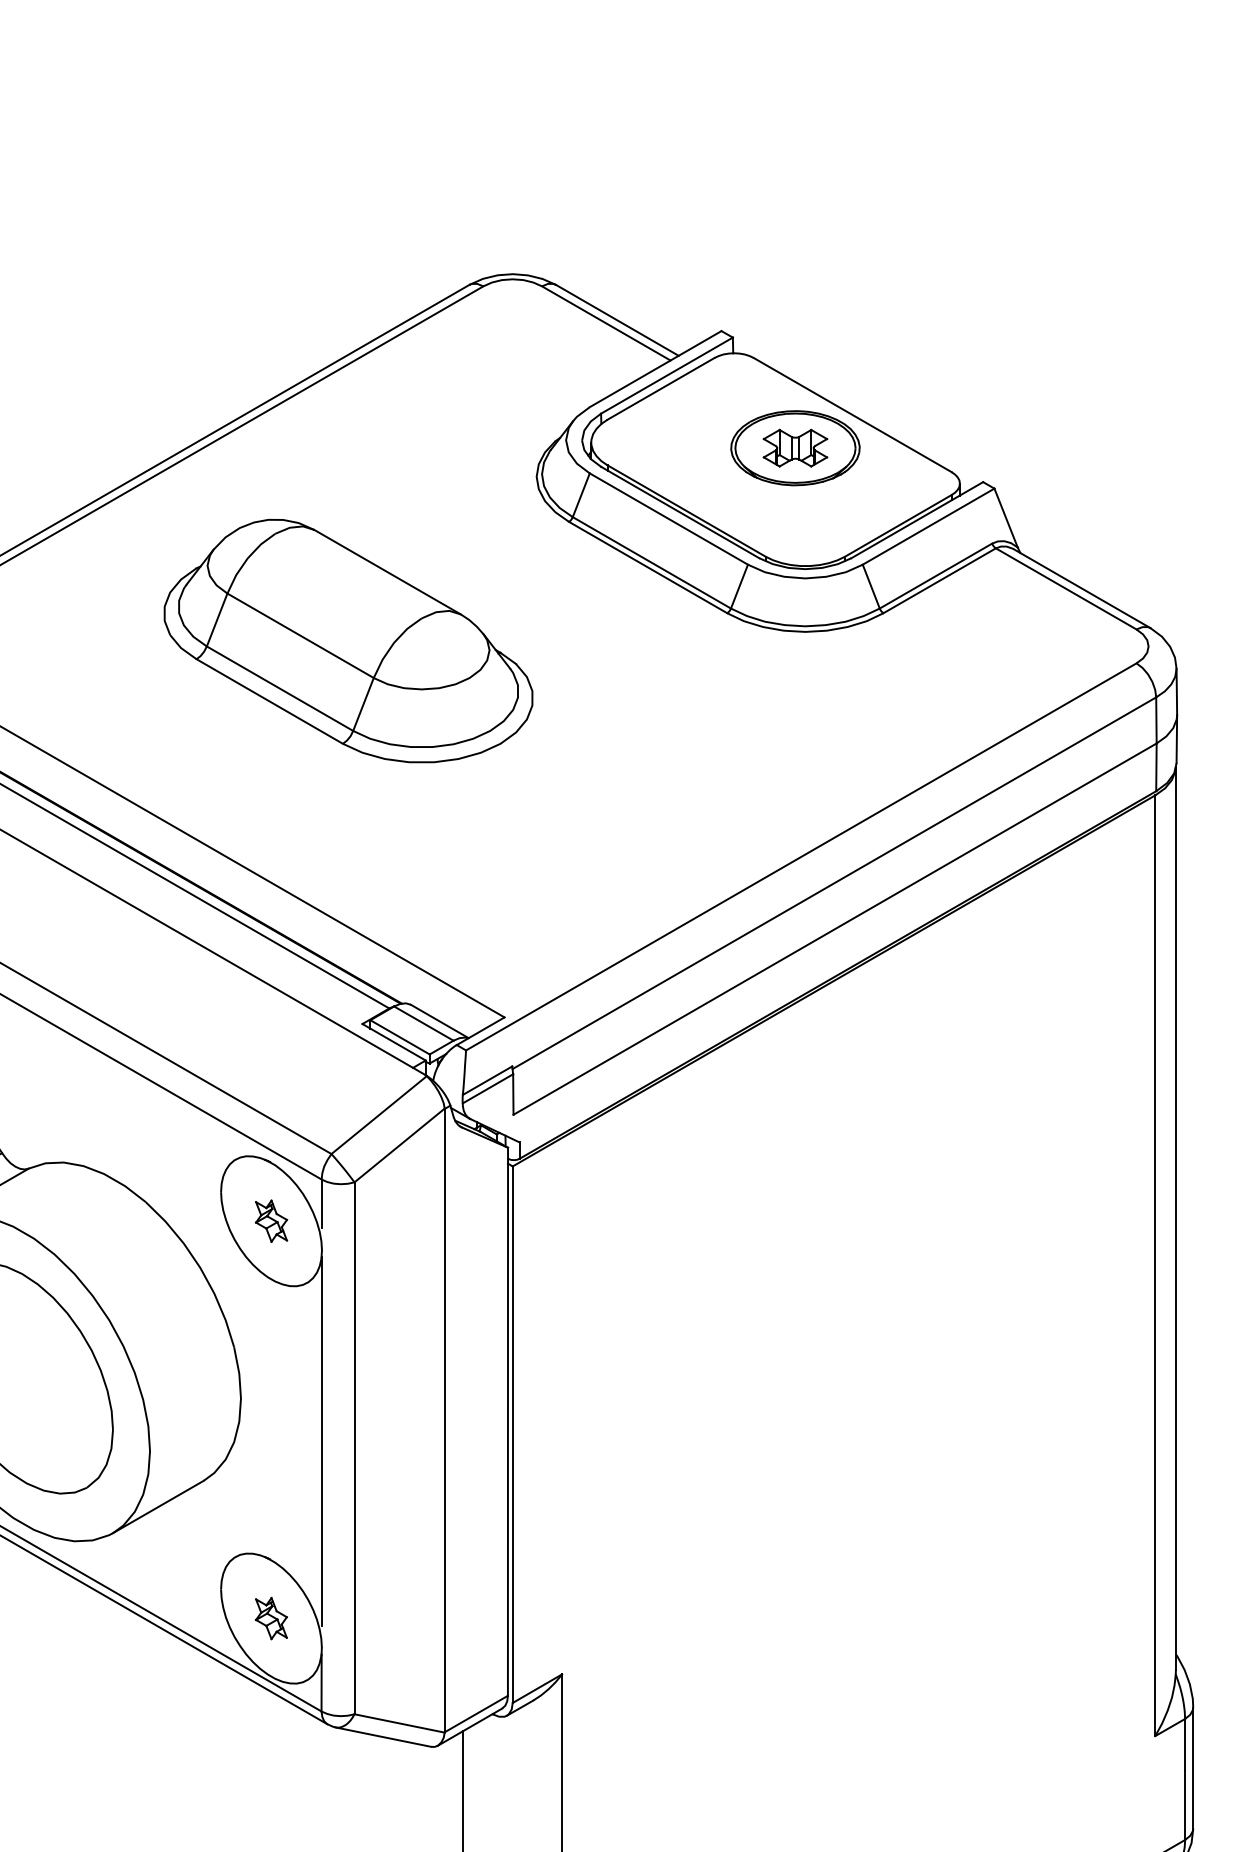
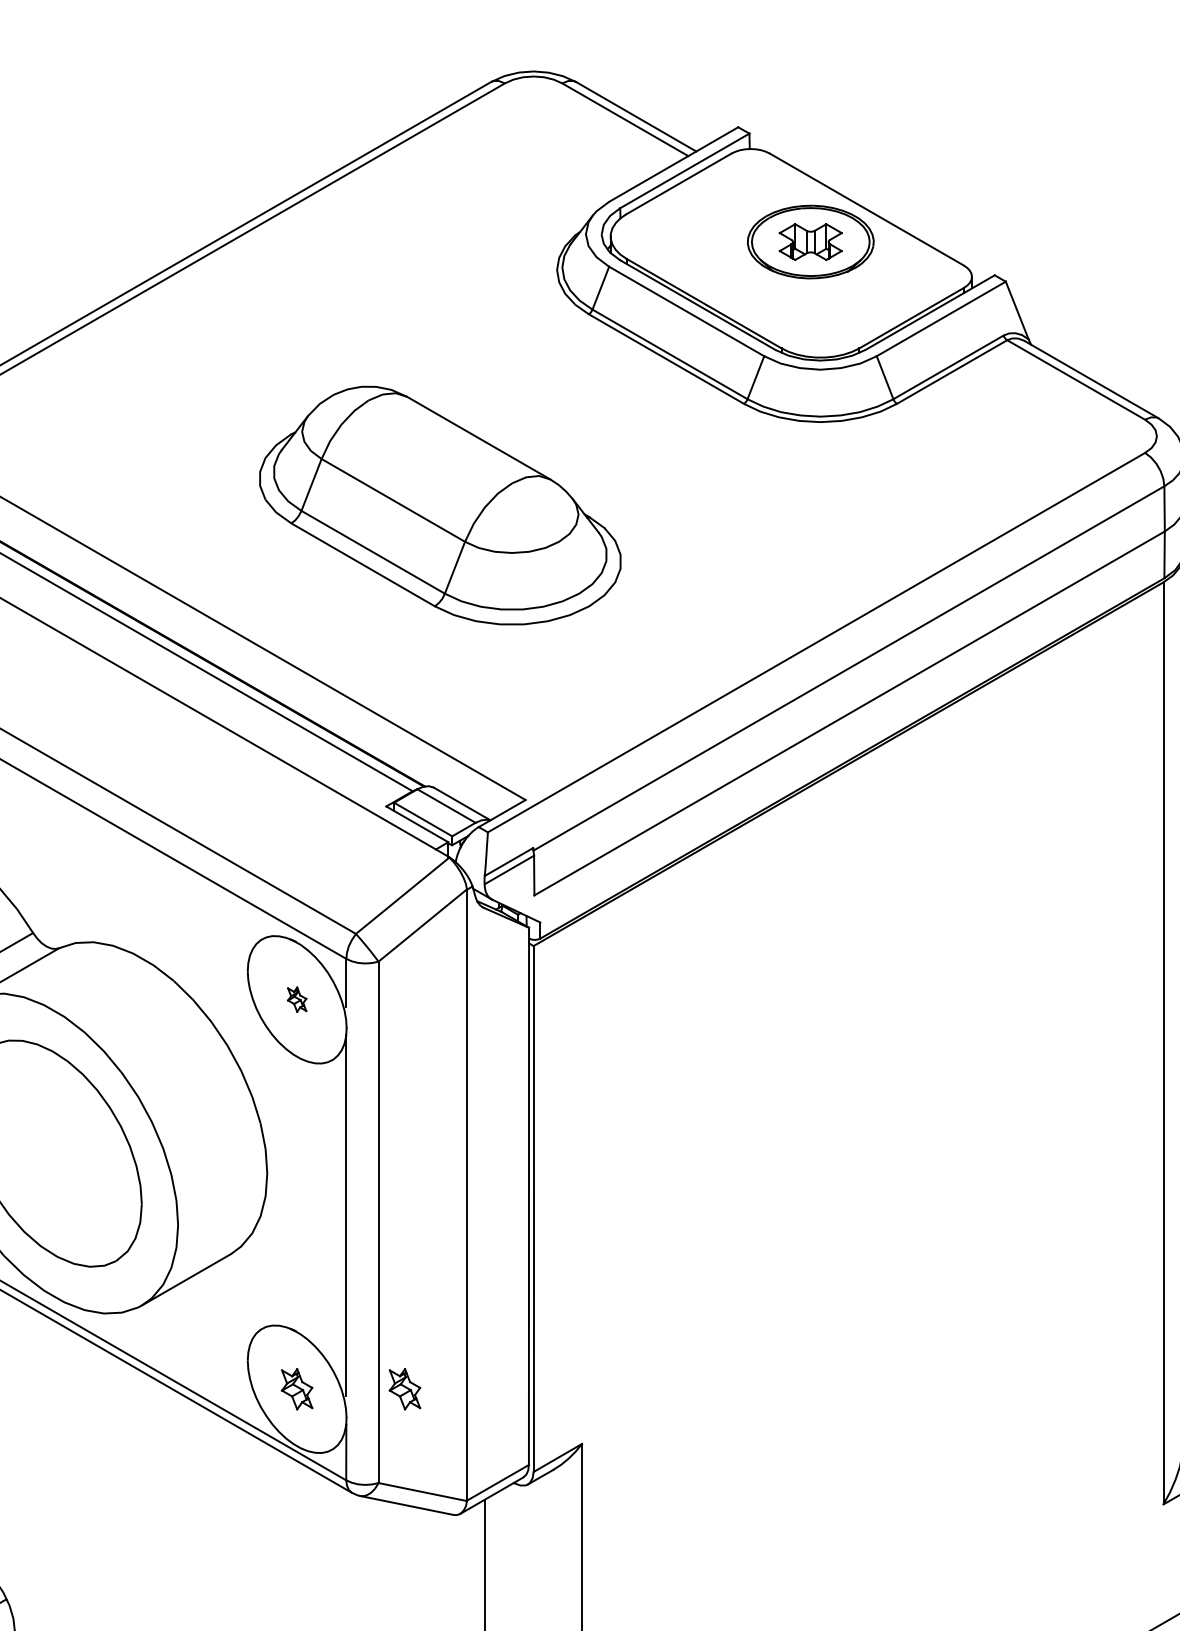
part: (348, 641) -> (440, 506), moved
part: (271, 1220) -> (297, 999), size x0.6
part: (381, 1618) -> (405, 1389), added

